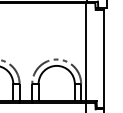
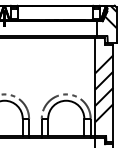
hatch: (94, 53) -> (104, 88), added

